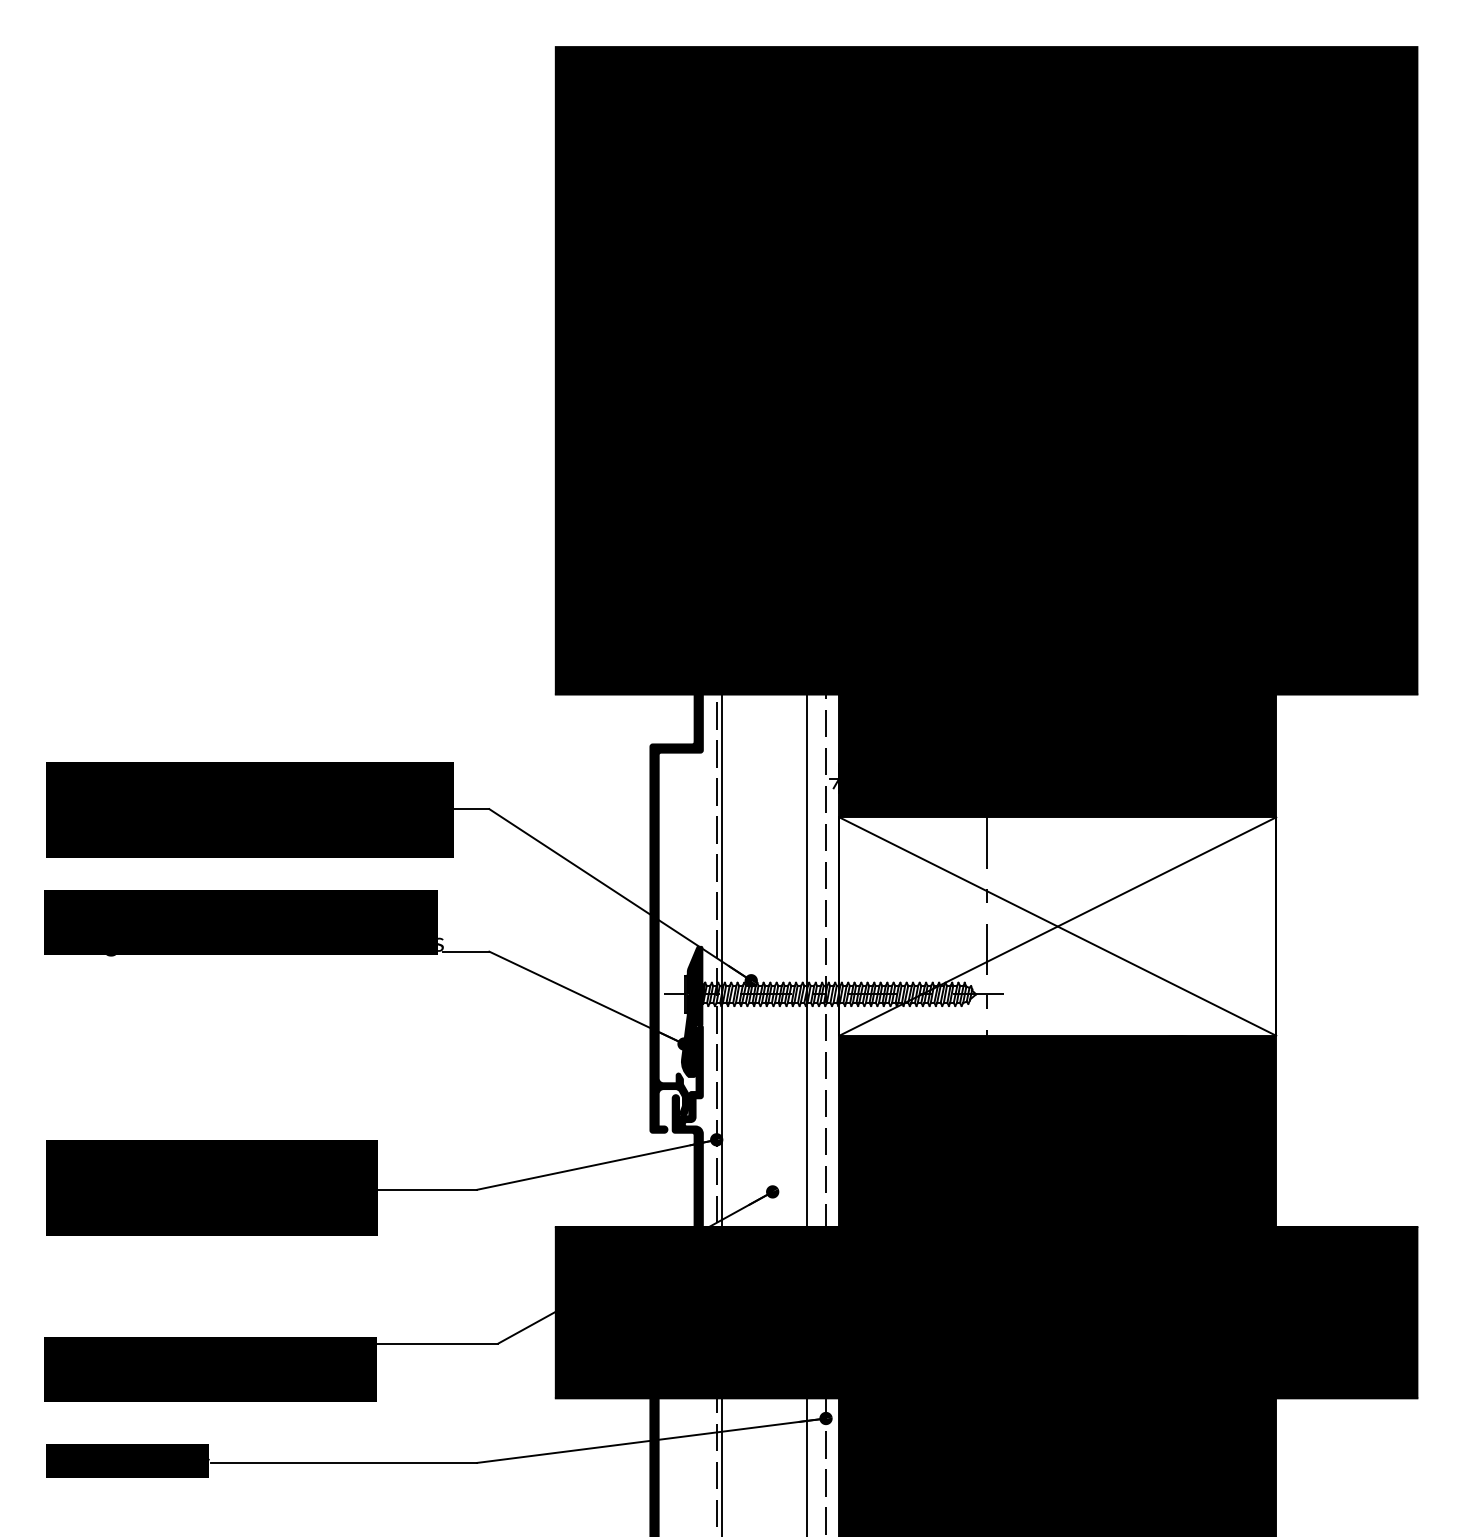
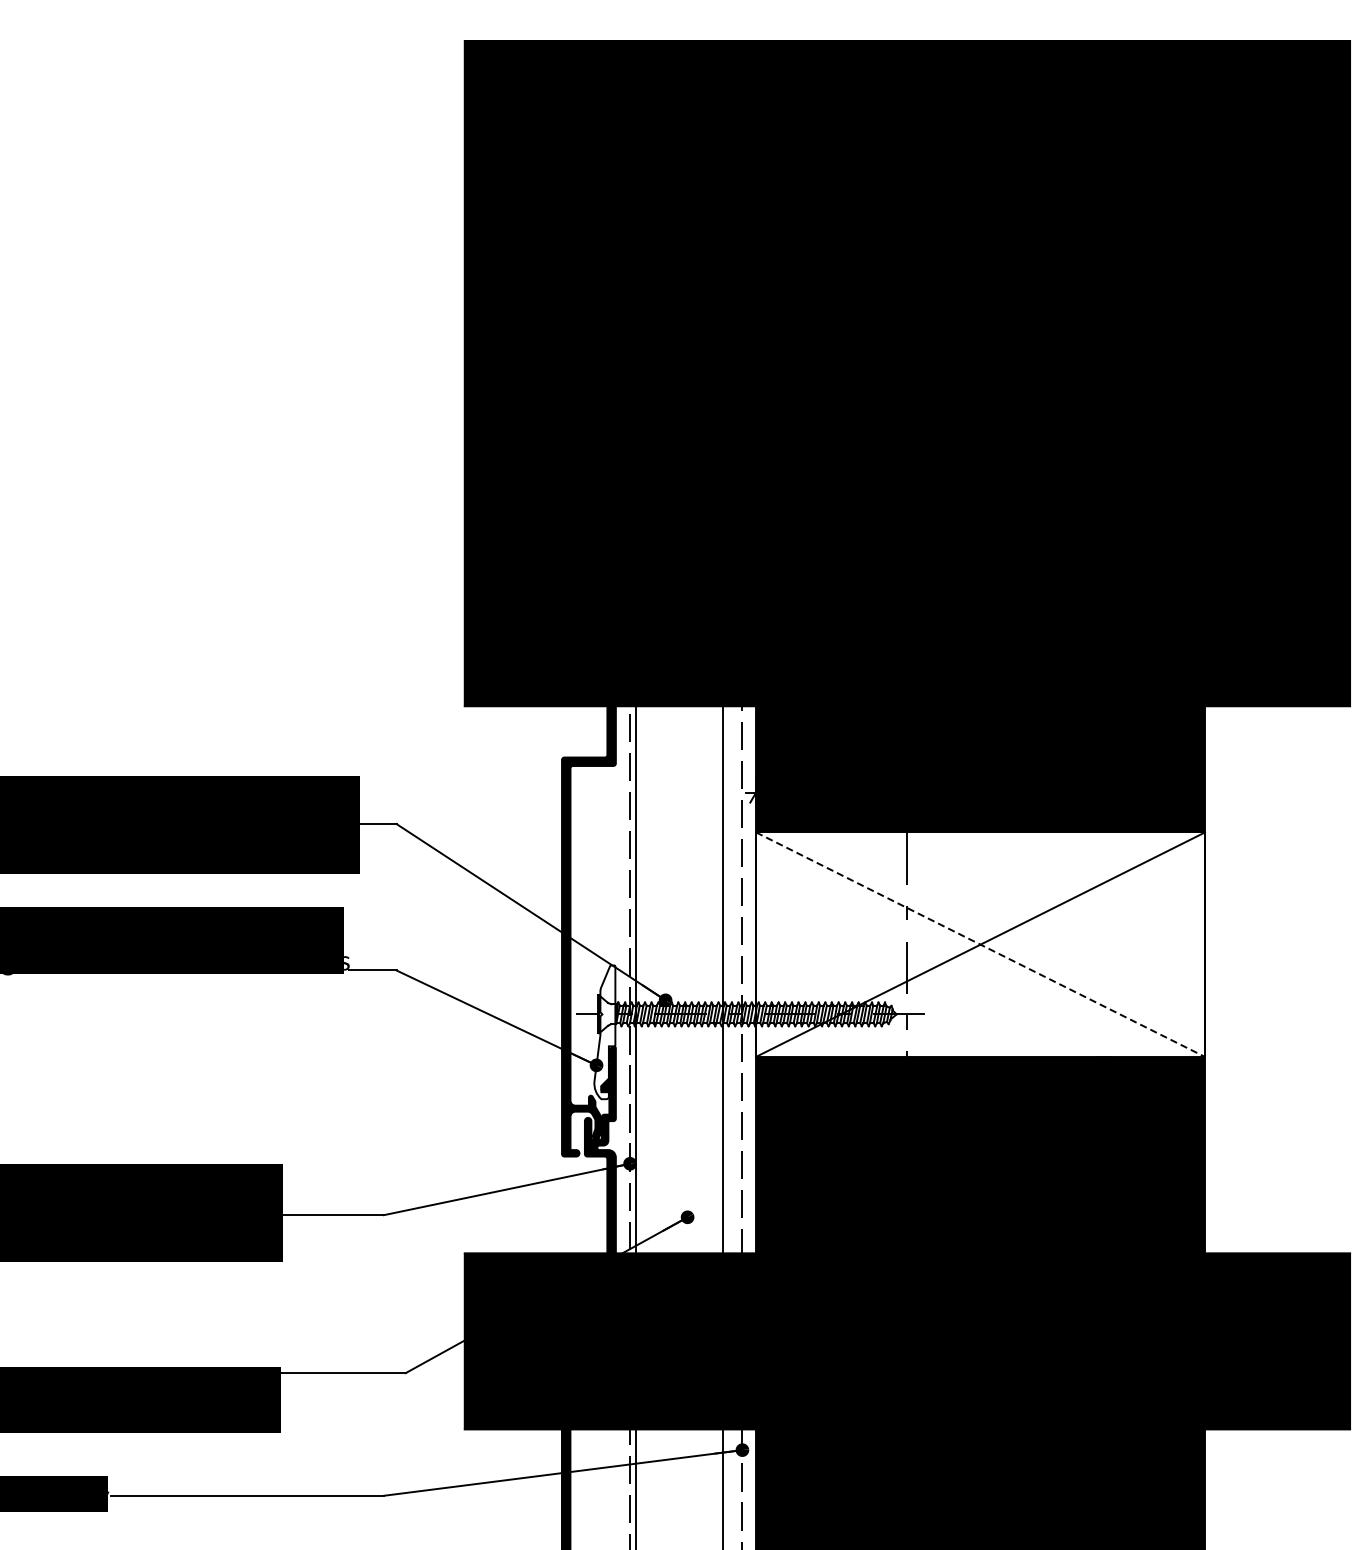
line: (1058, 926) -> (981, 944), solid -> dashed
fill: (691, 1011) -> (604, 1031), removed

